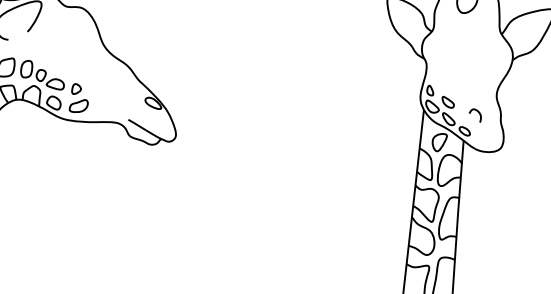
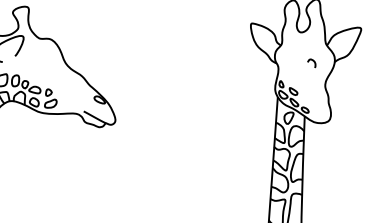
curve: (476, 112) -> (312, 61), moved

